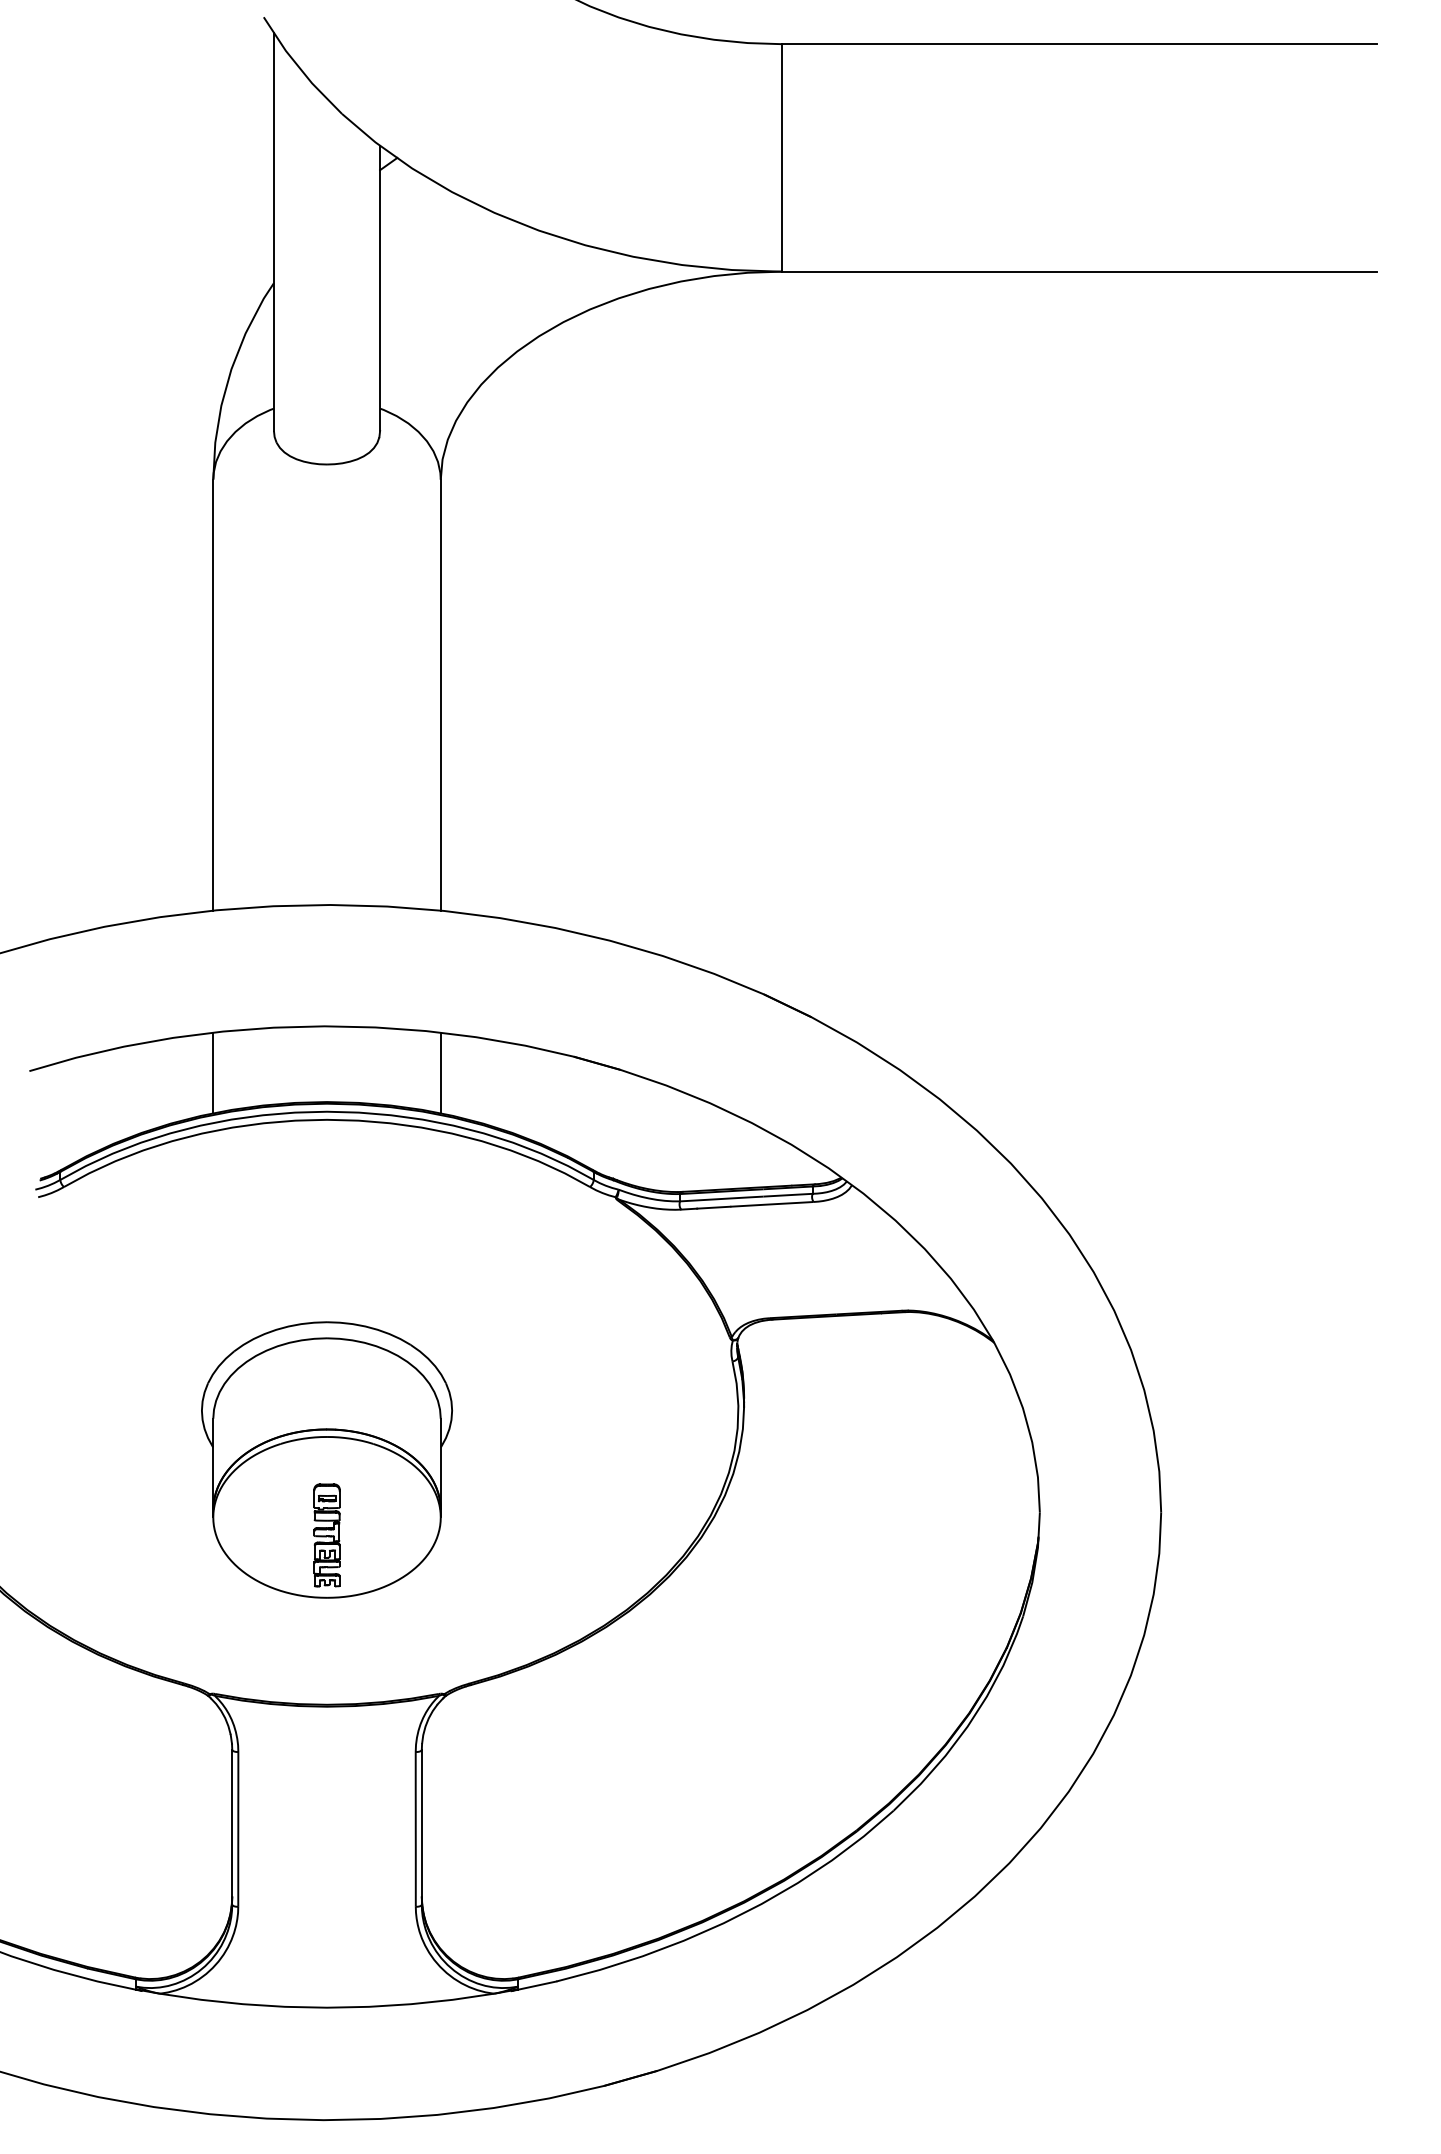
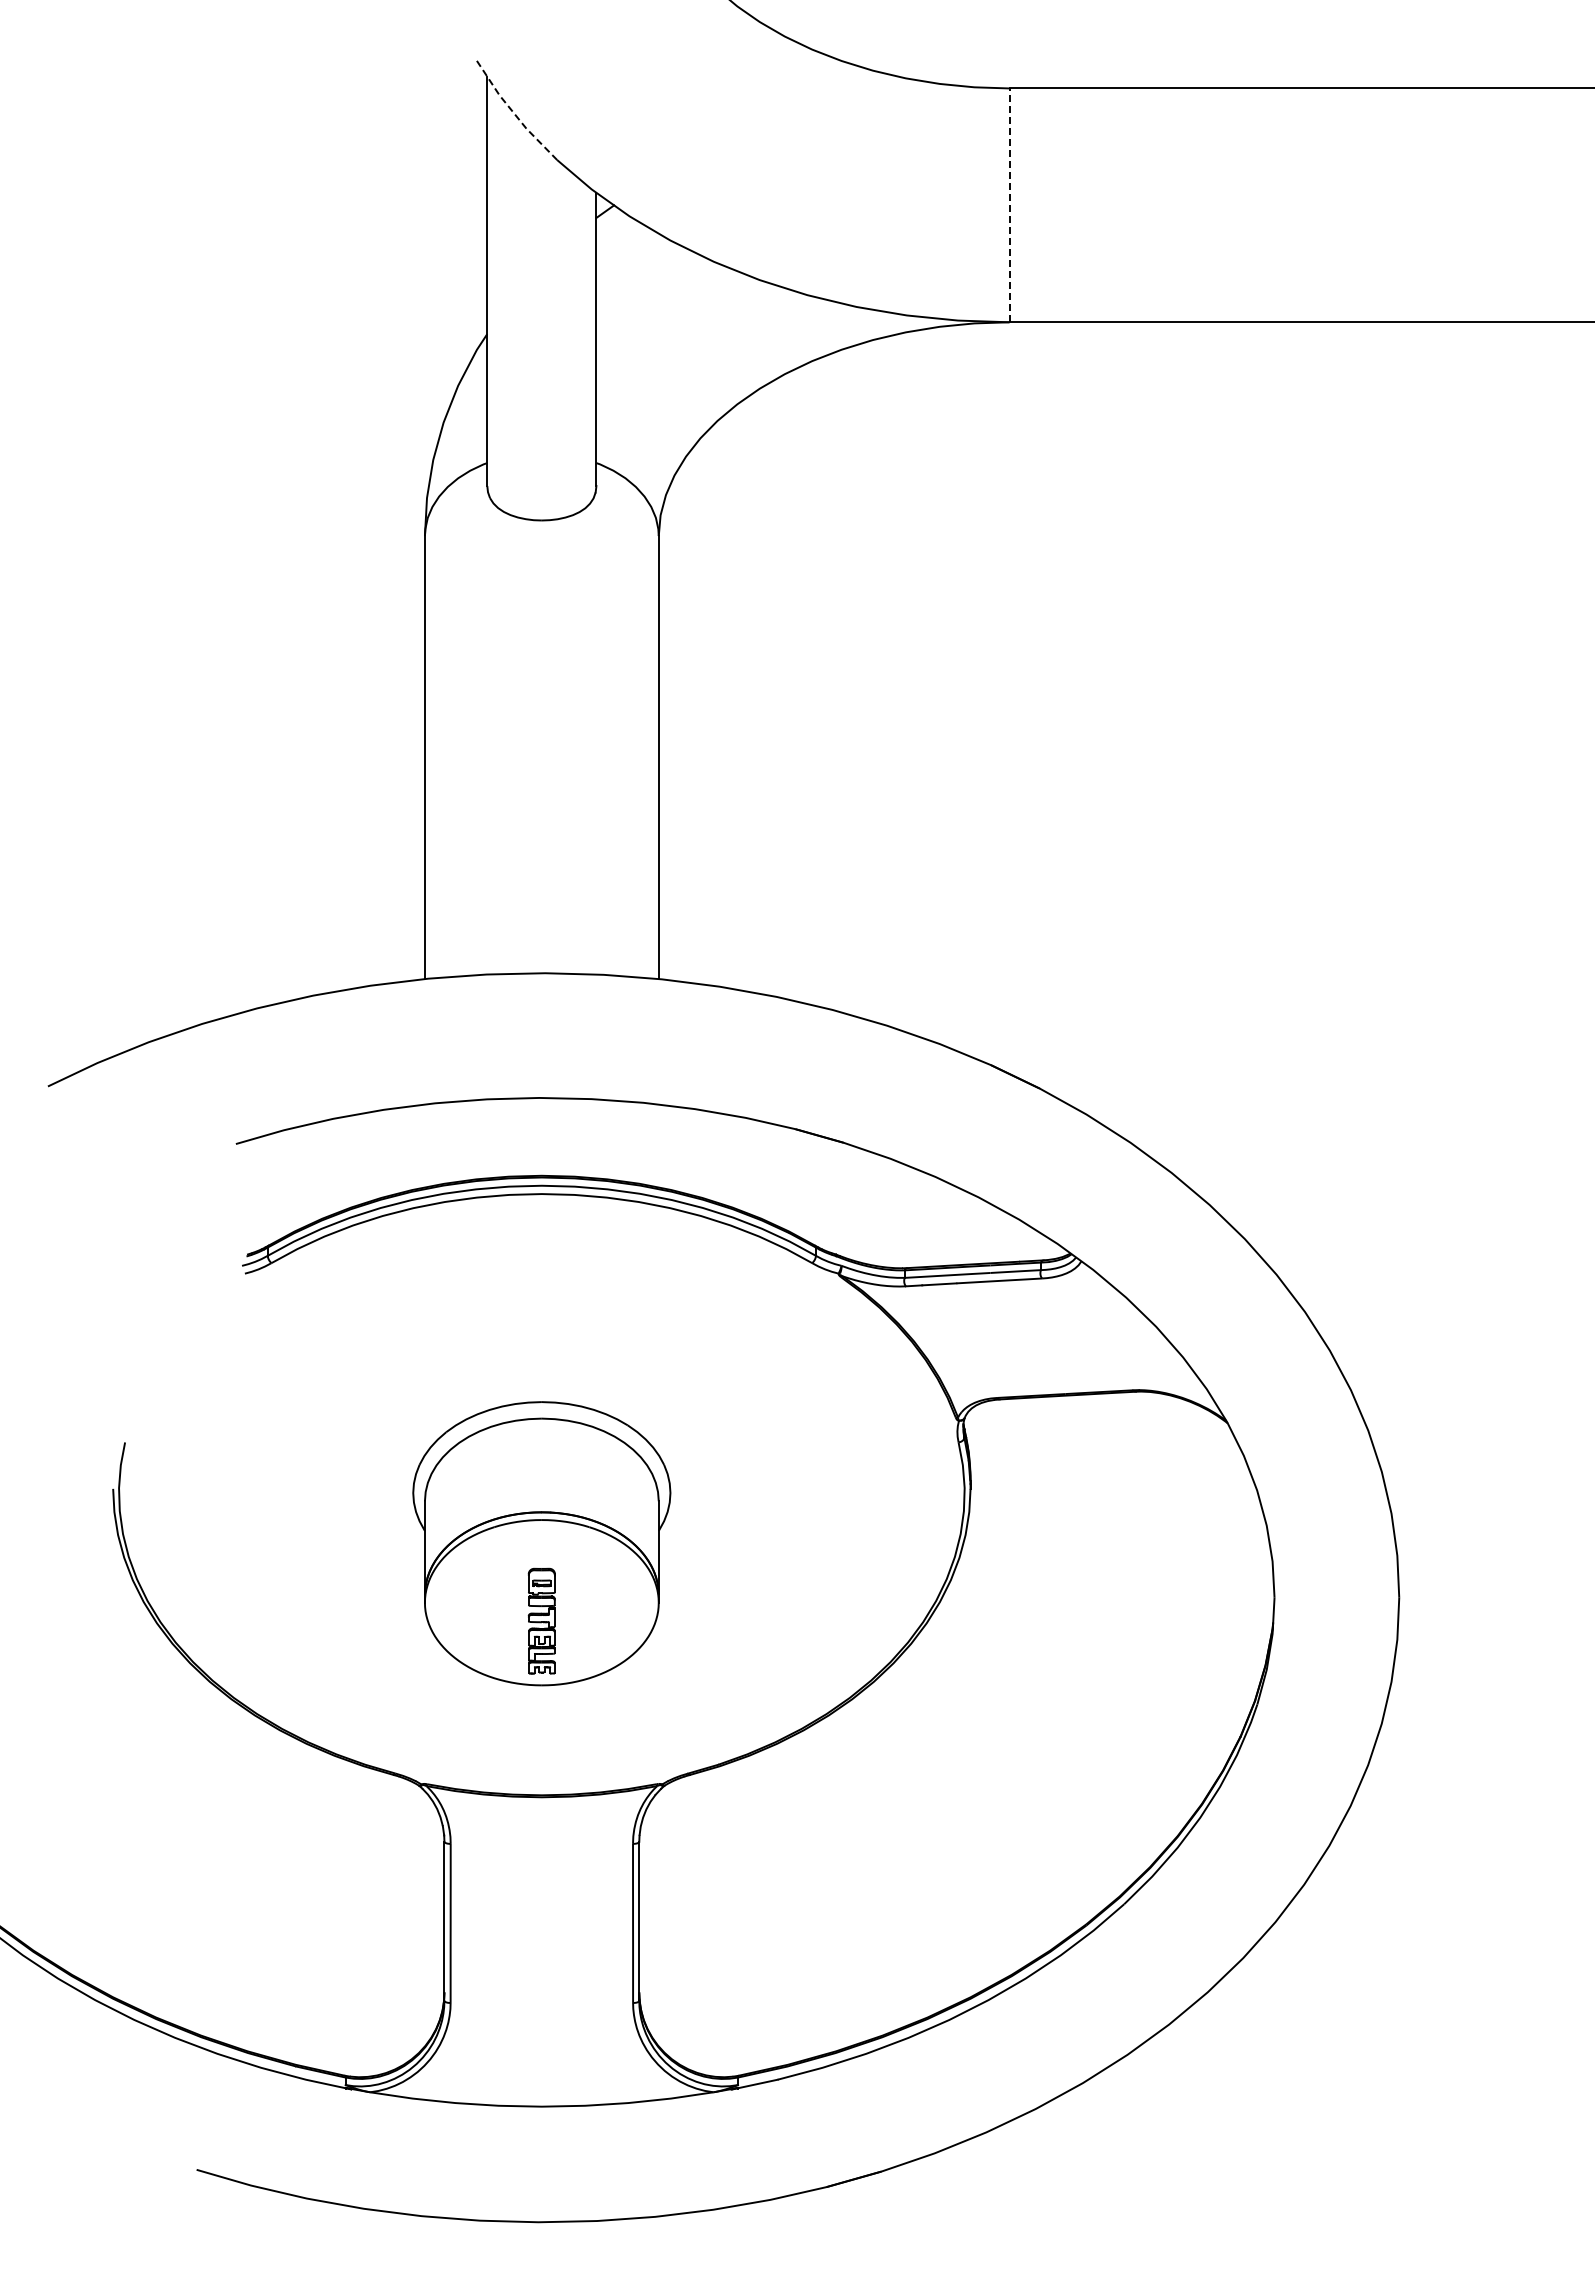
line: (299, 67) -> (513, 112), solid -> dashed
line: (782, 158) -> (1009, 205), solid -> dashed
line: (212, 1072) -> (424, 1145), removed
line: (440, 1072) -> (658, 1145), removed

